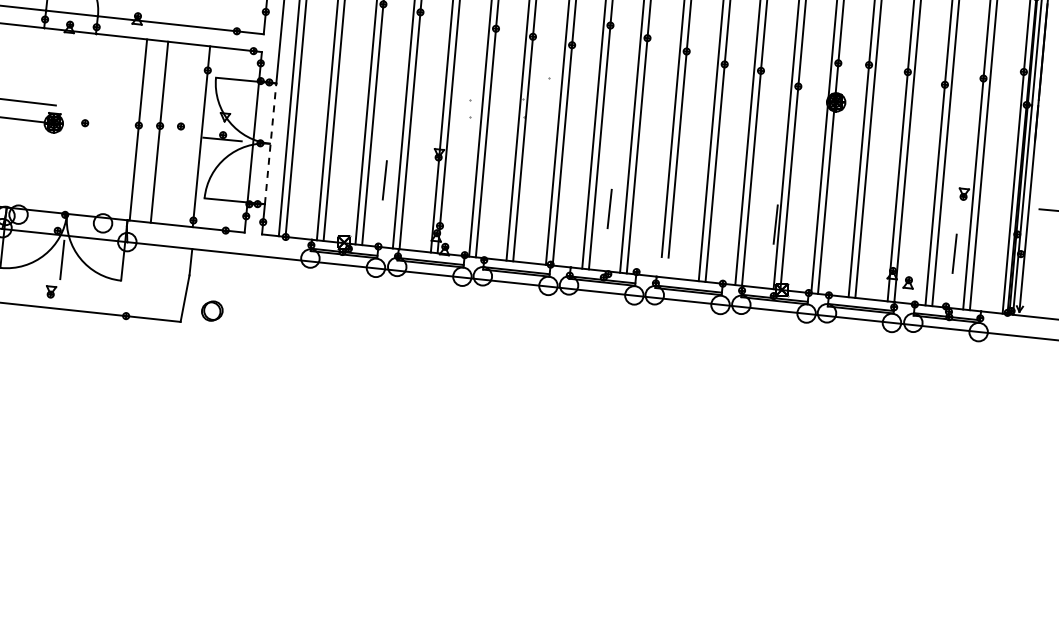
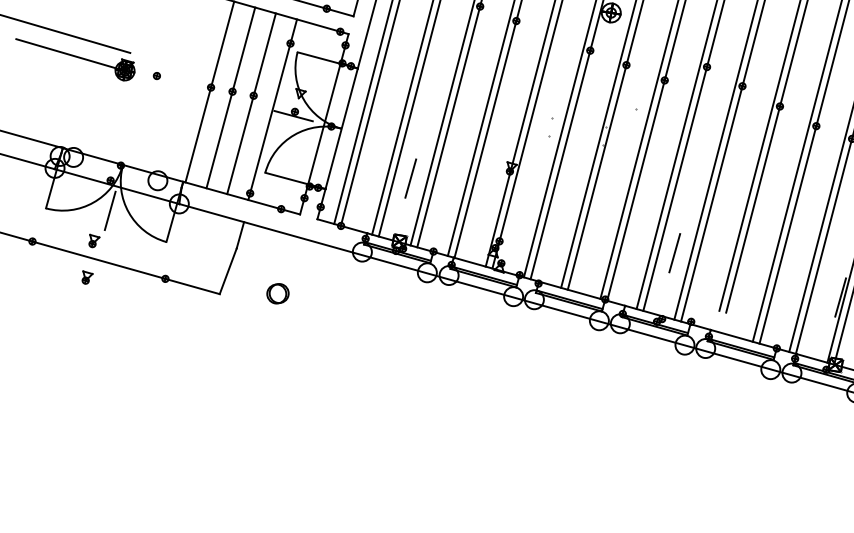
line: (179, 134) -> (250, 103), added
line: (270, 143) -> (341, 128), dashed -> solid
line: (384, 180) -> (410, 178), moved
part: (212, 310) -> (278, 293), moved
part: (50, 327) -> (86, 277), added

